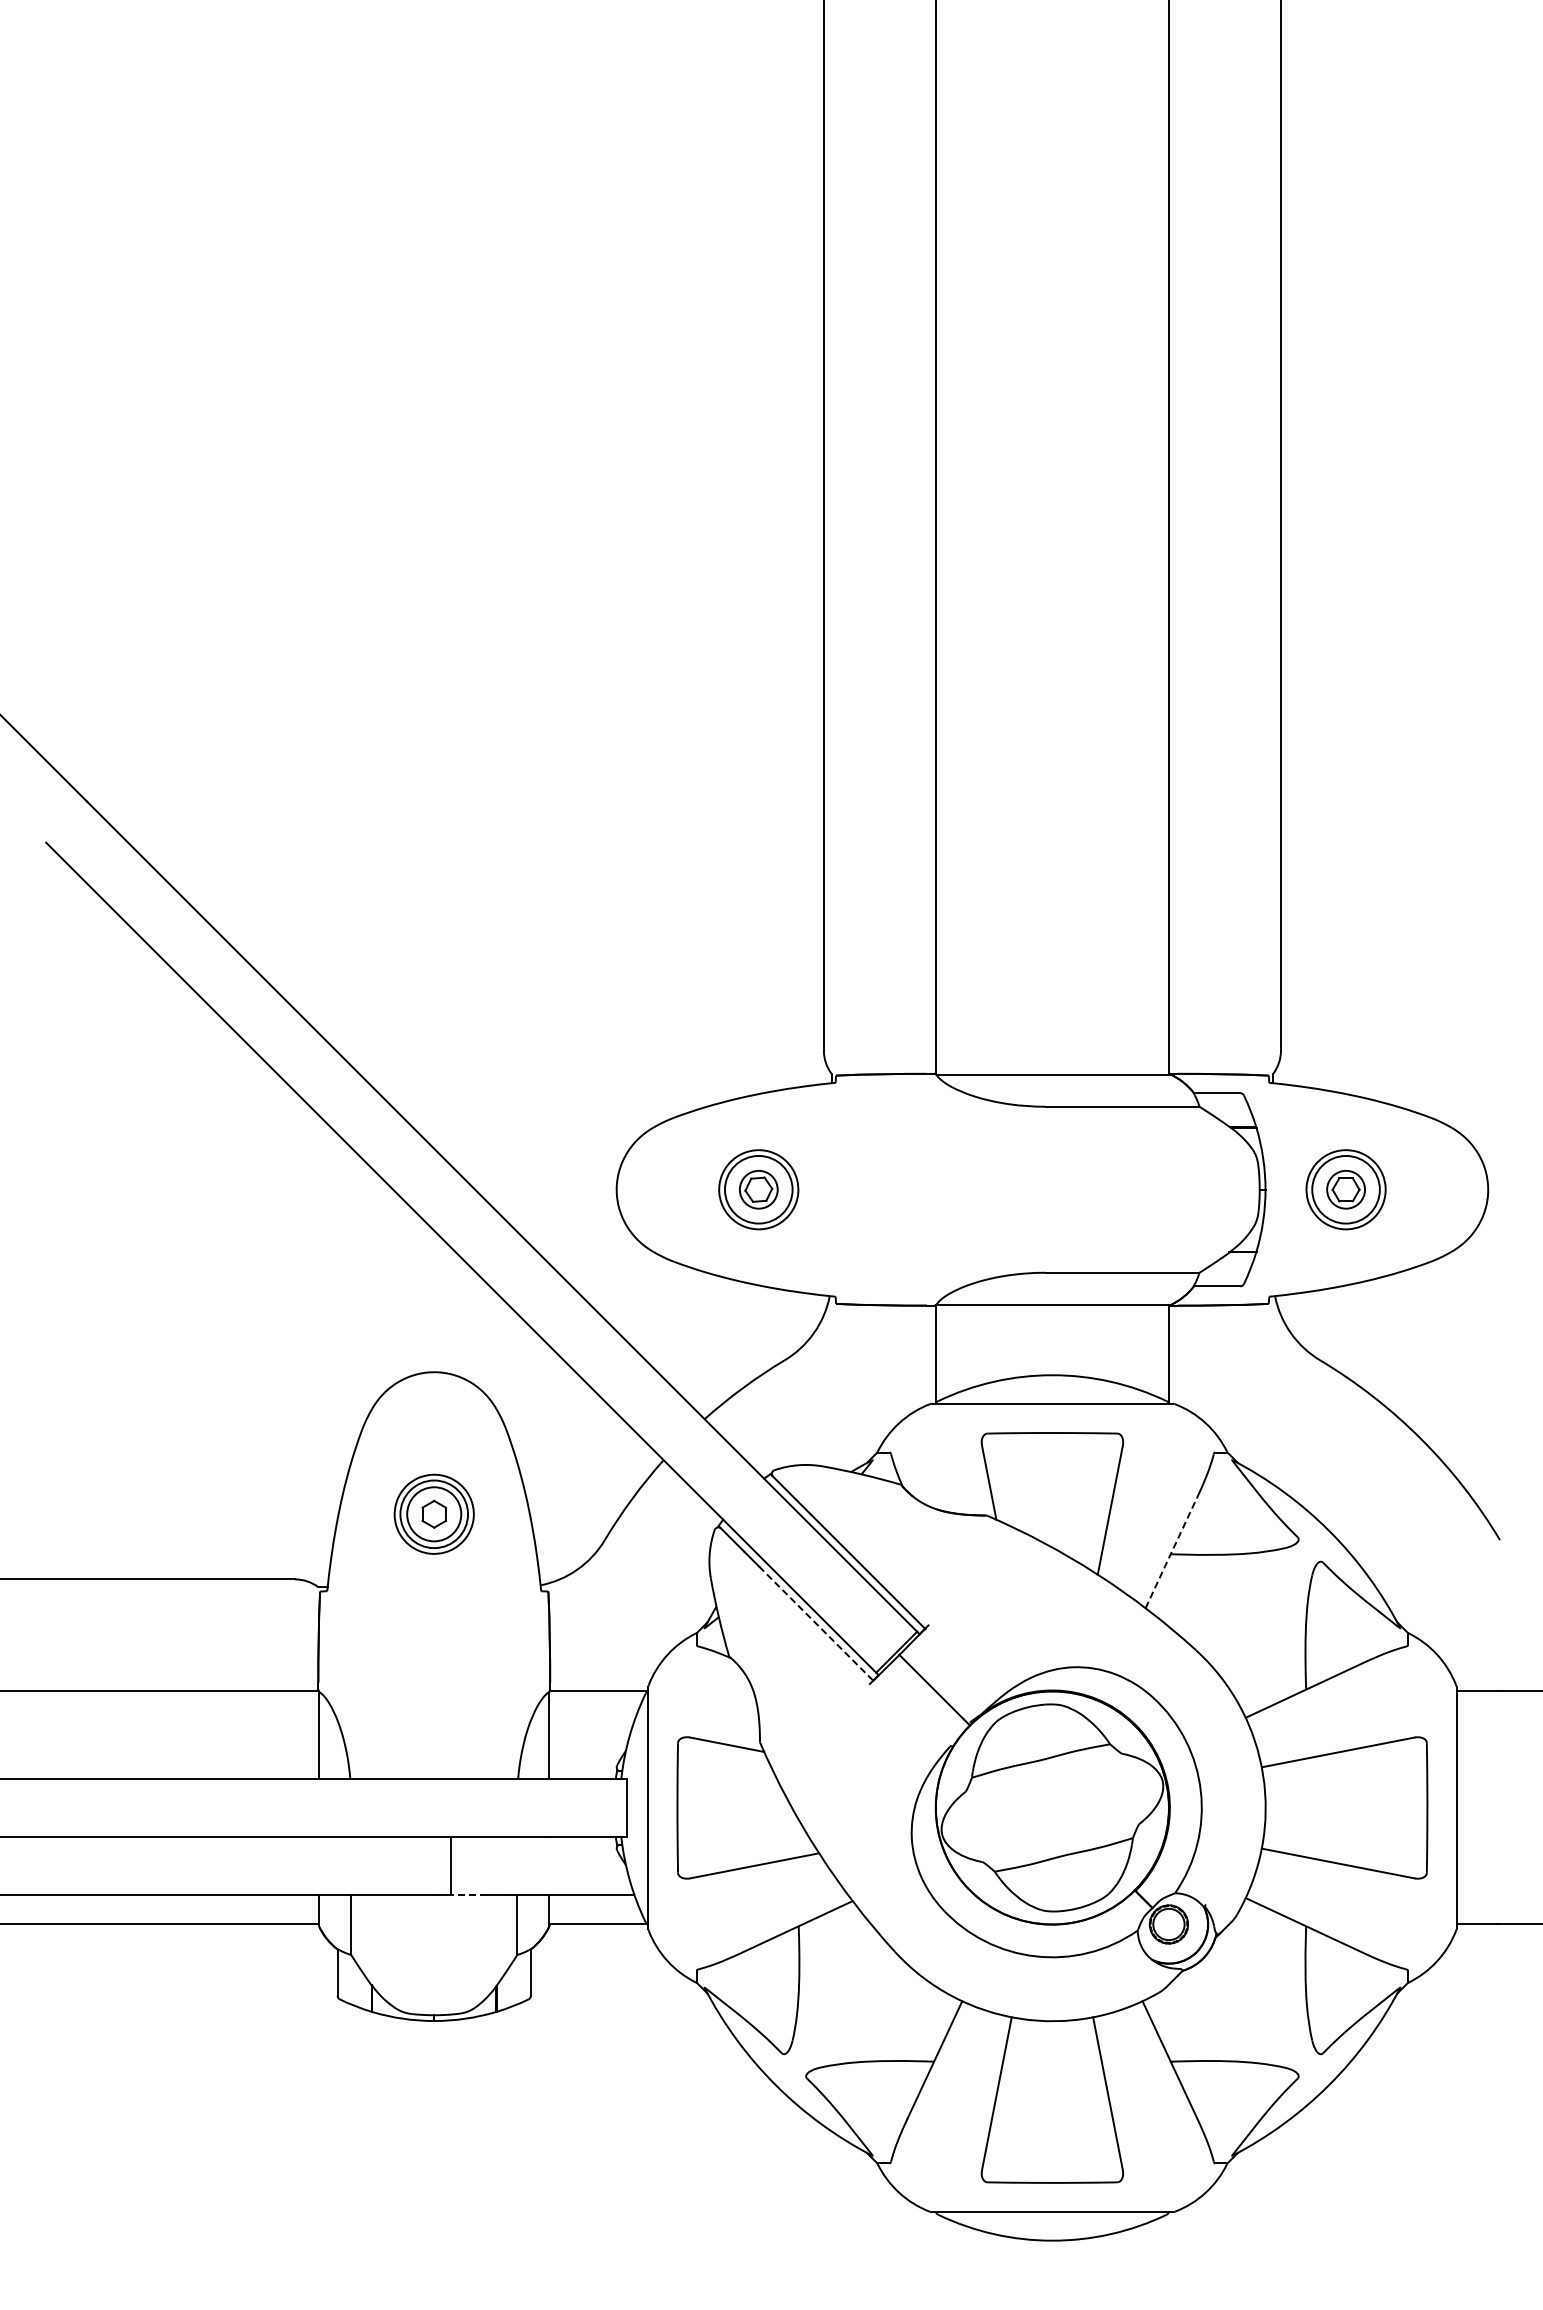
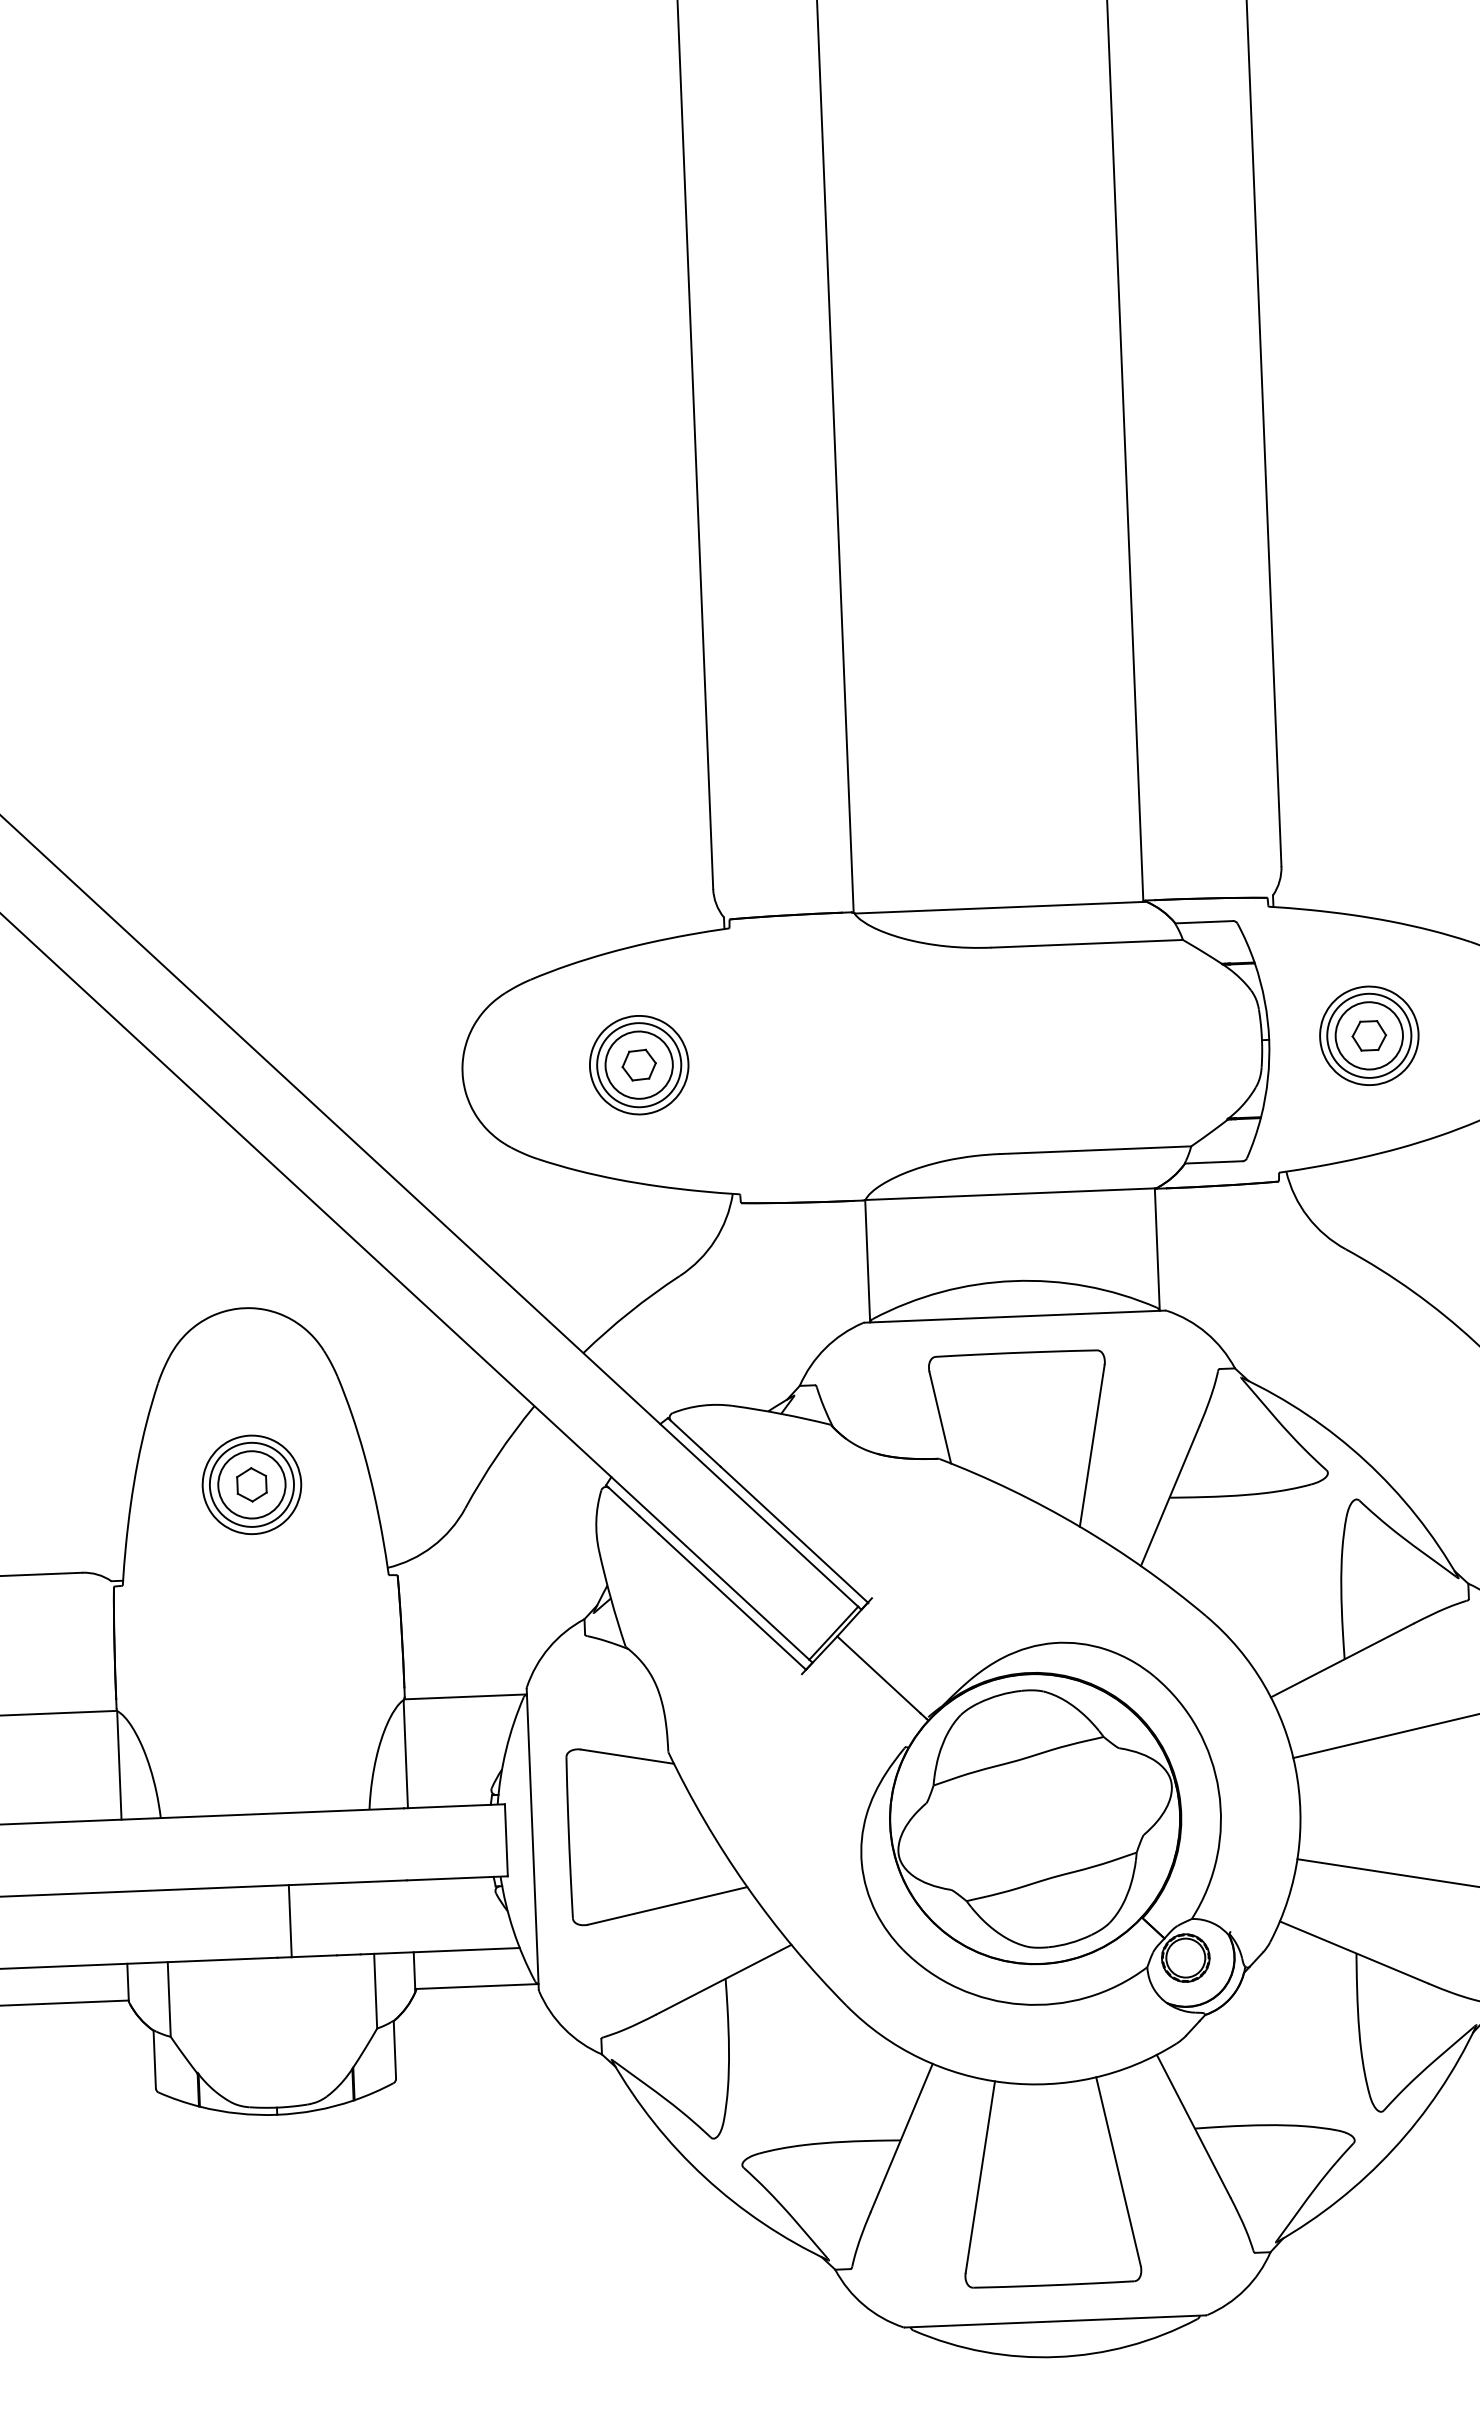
circle: (758, 1189) -> (638, 1064), size x1.43
circle: (1346, 1189) -> (1369, 1035), size x1.43
line: (1171, 1552) -> (1170, 1495), dashed -> solid
line: (816, 1623) -> (732, 1601), dashed -> solid
line: (468, 1894) -> (313, 1955), dashed -> solid

